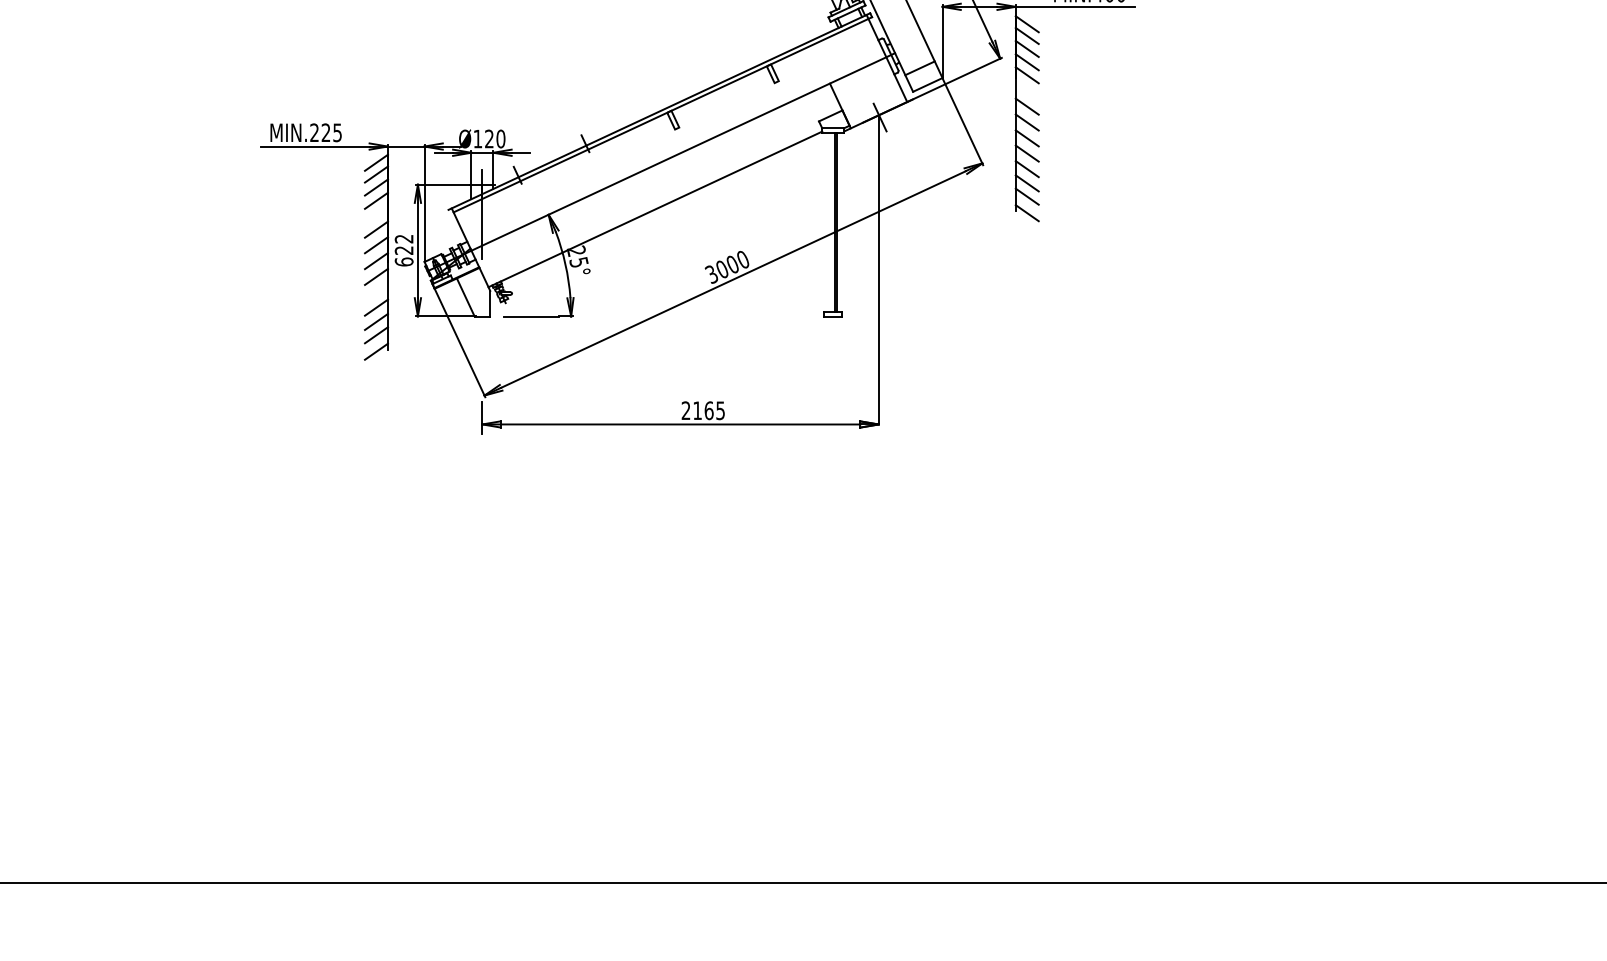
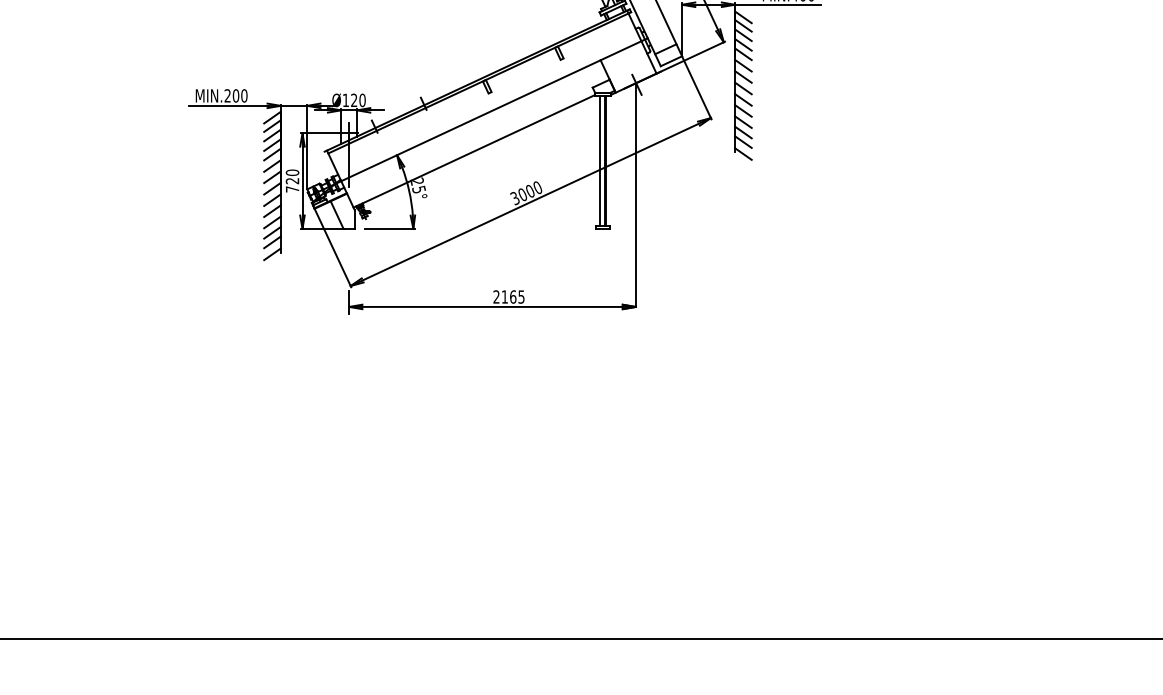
line: (1026, 91) -> (742, 66), added
text: (331, 132) -> (239, 95), MIN.225 -> MIN.200
line: (376, 213) -> (272, 154), added
line: (829, 222) -> (600, 160), added
text: (403, 250) -> (292, 181), 622 -> 720
line: (376, 292) -> (272, 211), added

